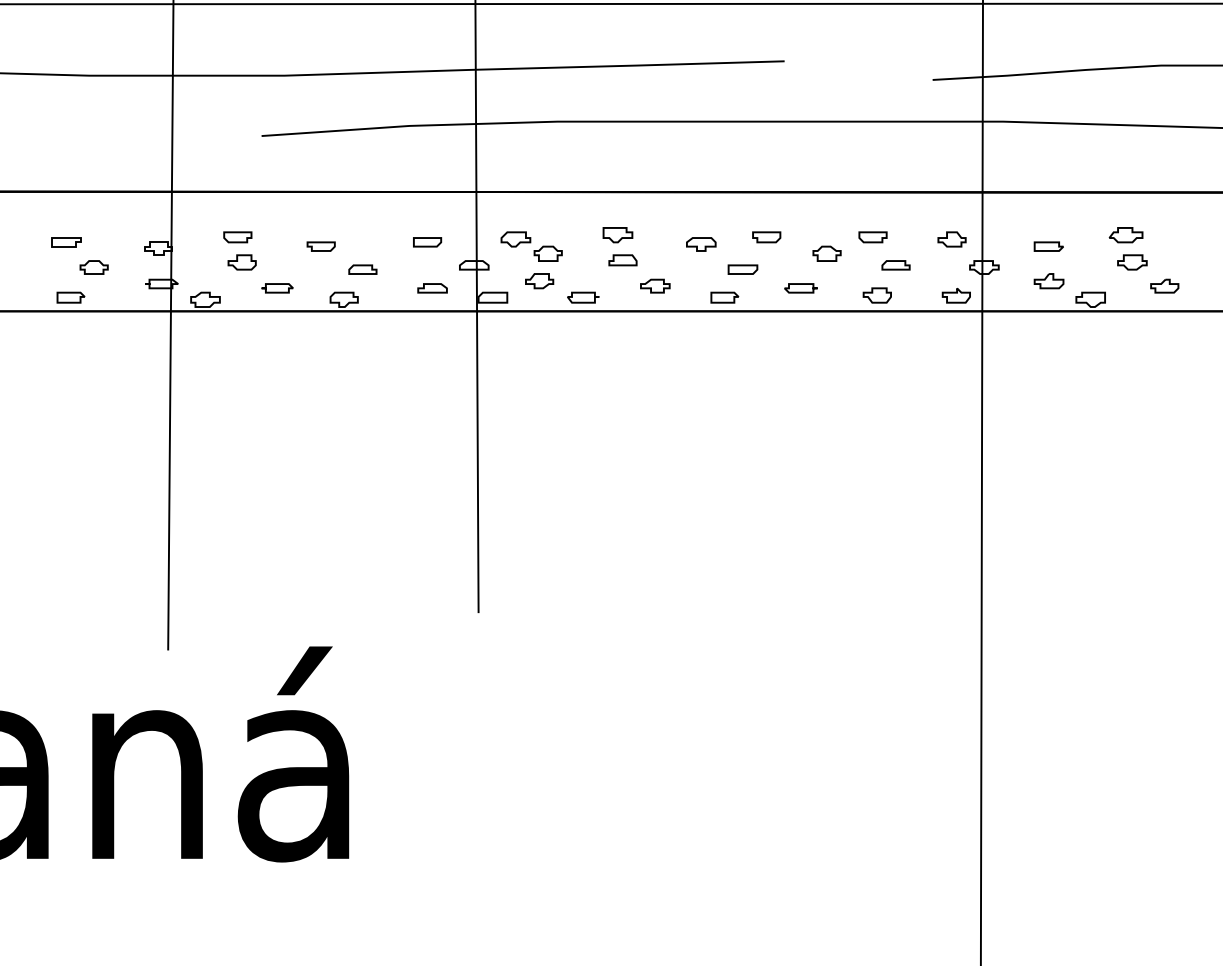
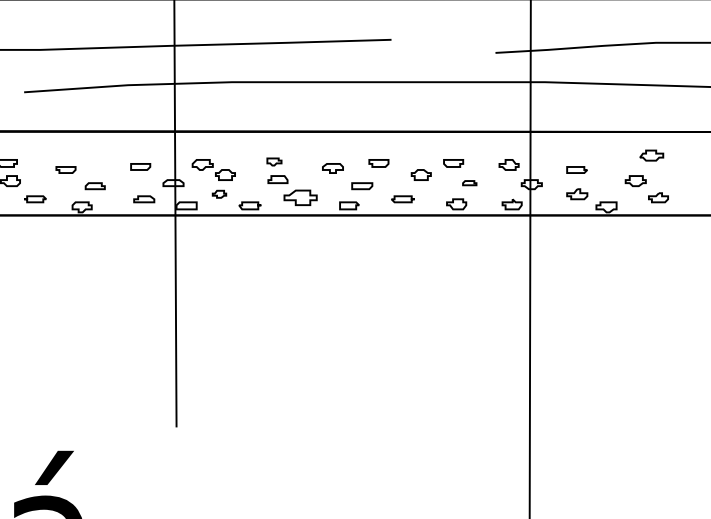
part: (617, 235) -> (274, 162), size x0.7
part: (1125, 235) -> (651, 155), moved
part: (895, 265) -> (469, 183), size x0.7
part: (539, 281) -> (219, 194), size x0.7
part: (655, 285) -> (300, 197), size x1.6

